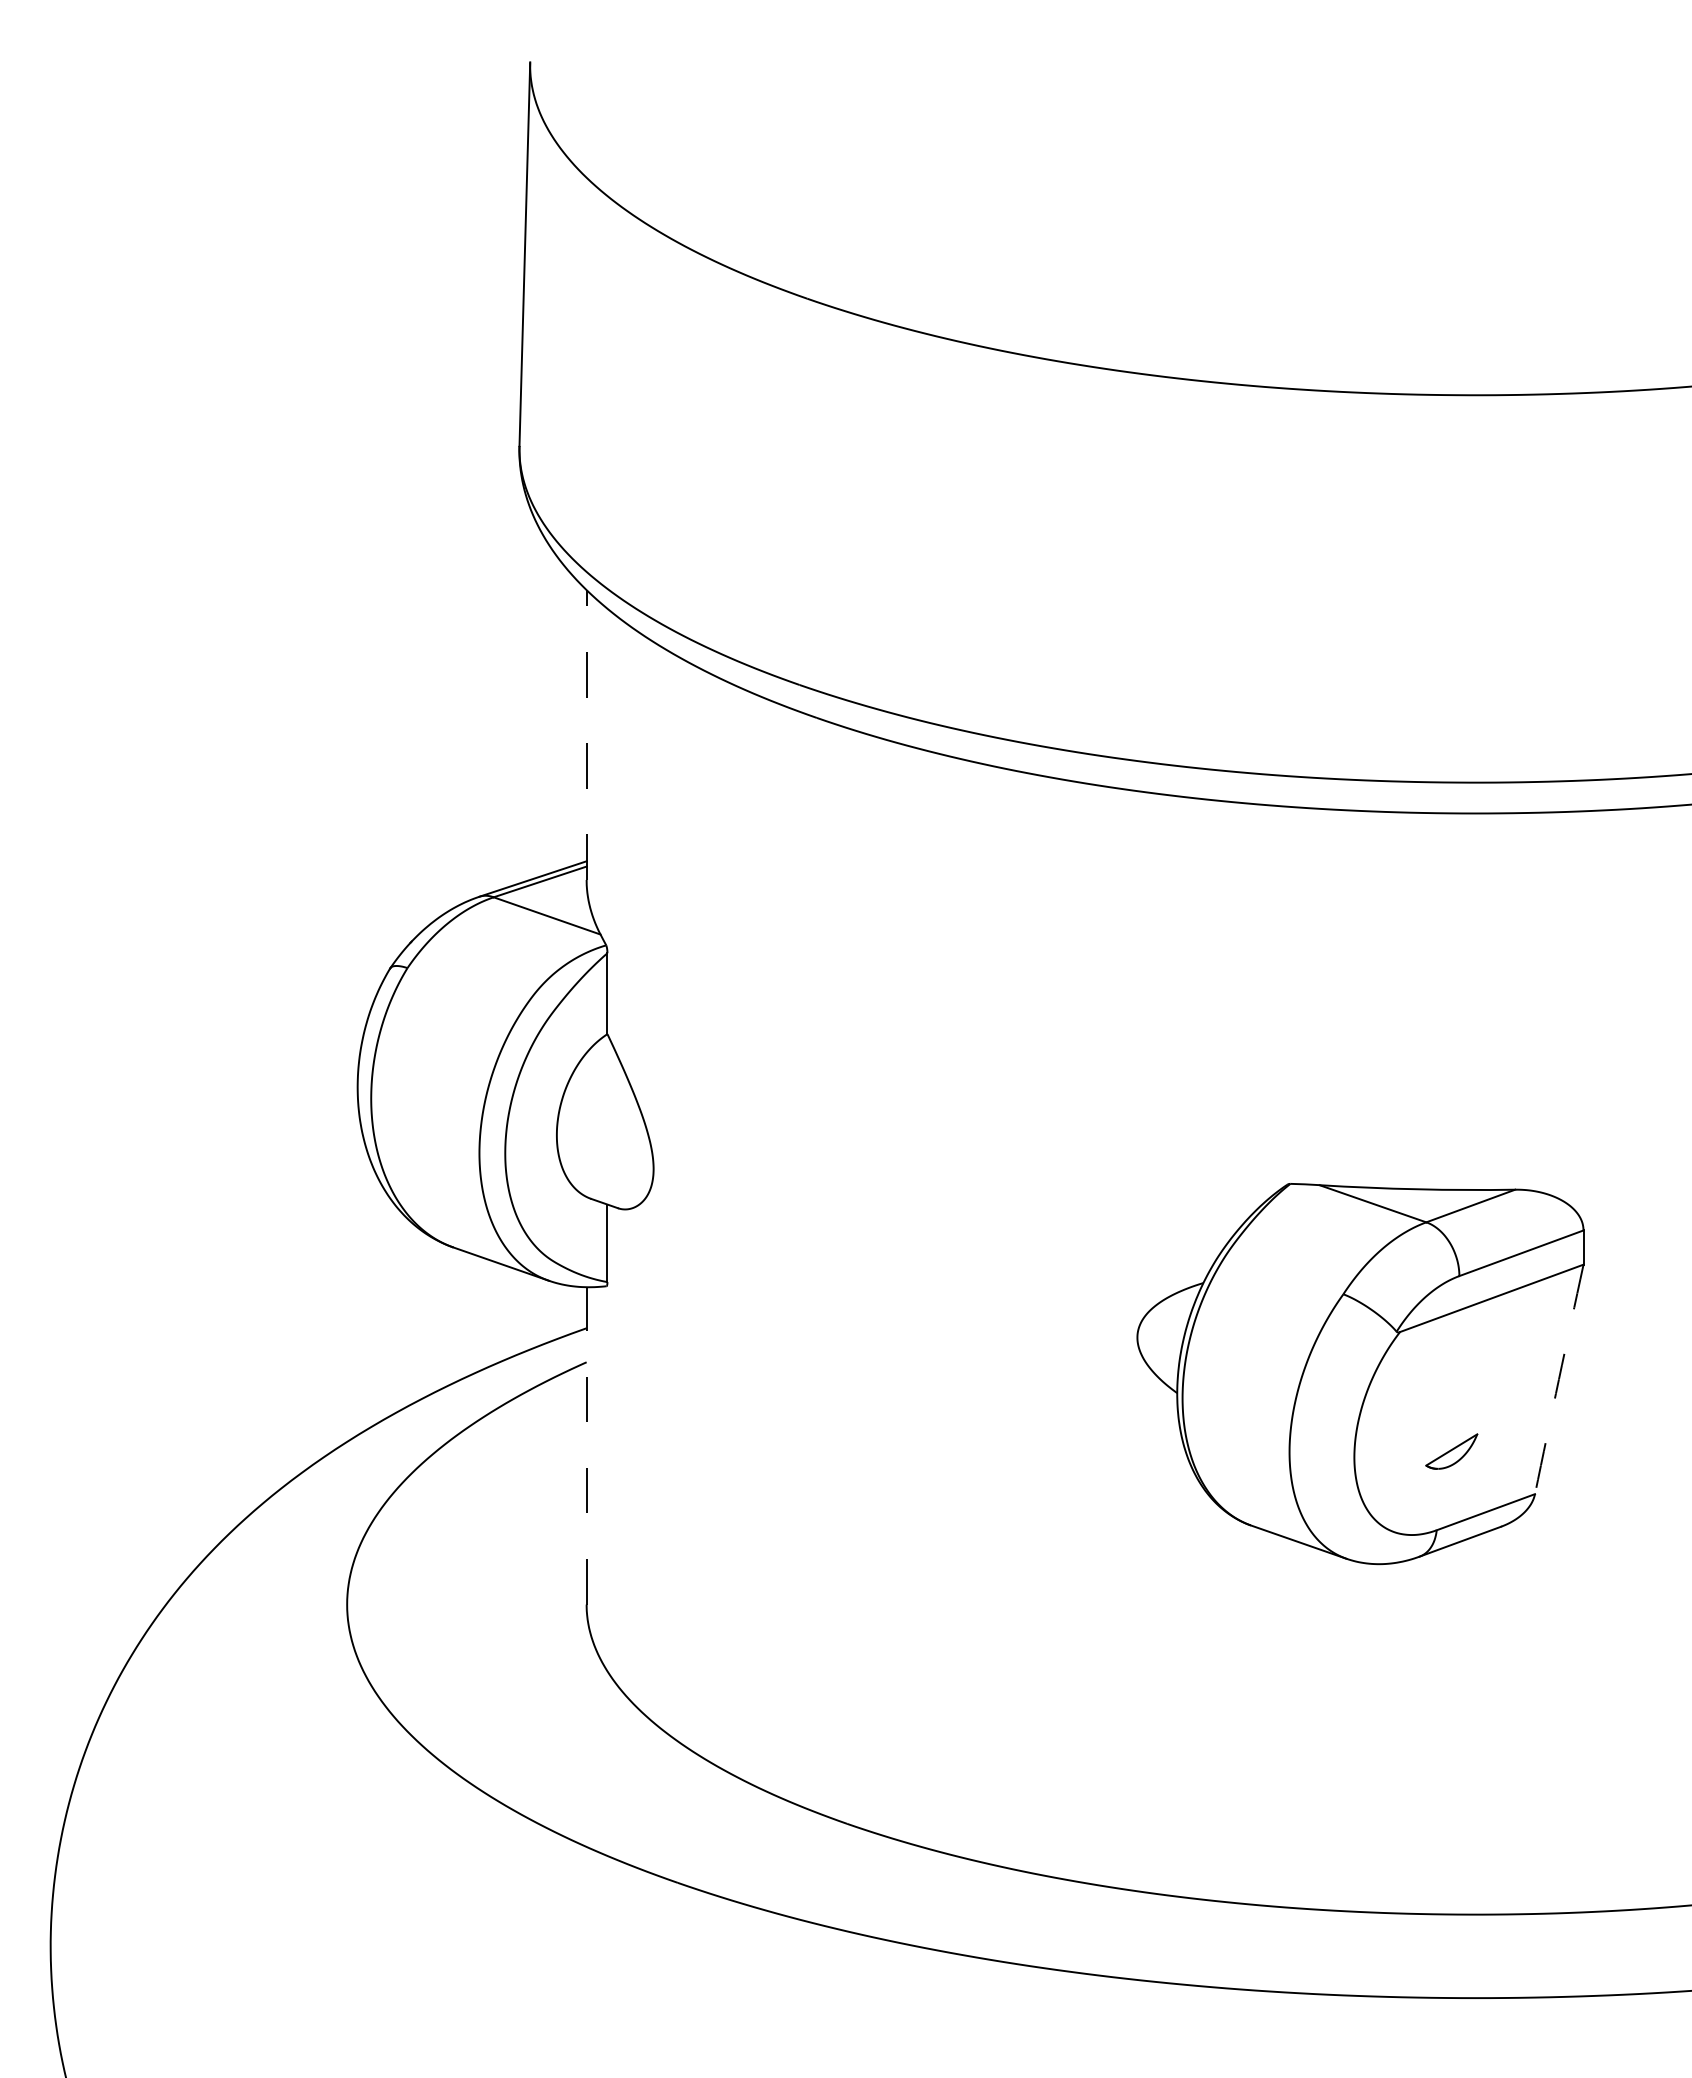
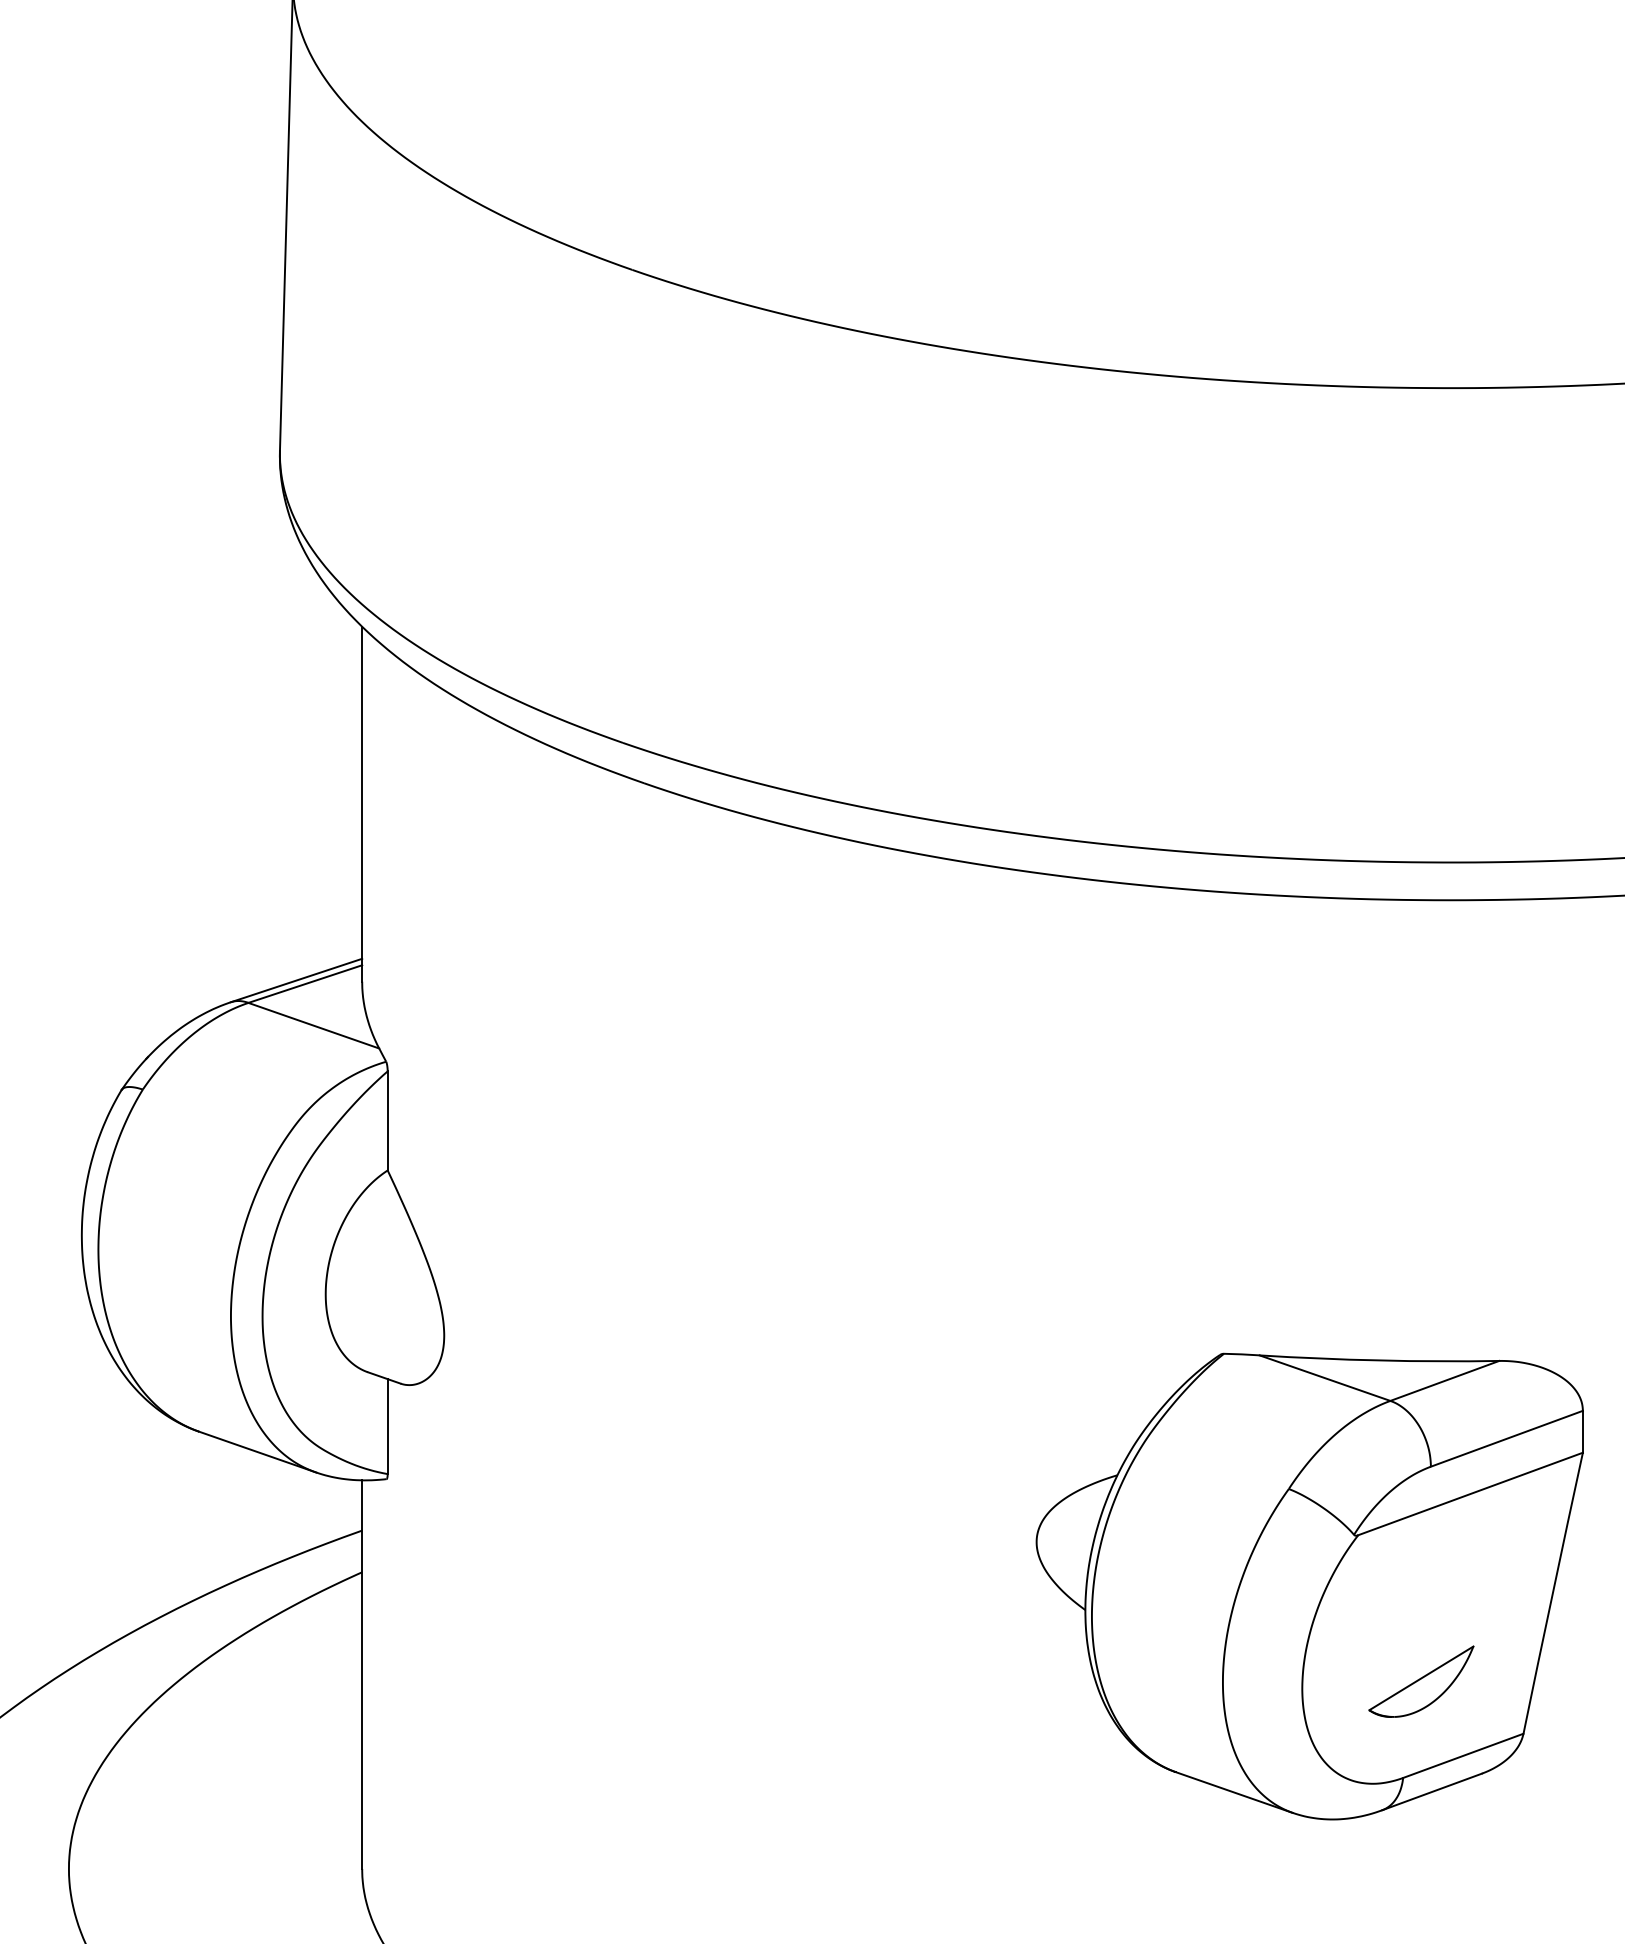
line: (586, 735) -> (362, 804), dashed -> solid
arc: (1558, 1379) -> (1552, 1593), dashed -> solid
line: (586, 1445) -> (362, 1674), dashed -> solid
part: (1451, 1451) -> (1421, 1681), size x1.67

